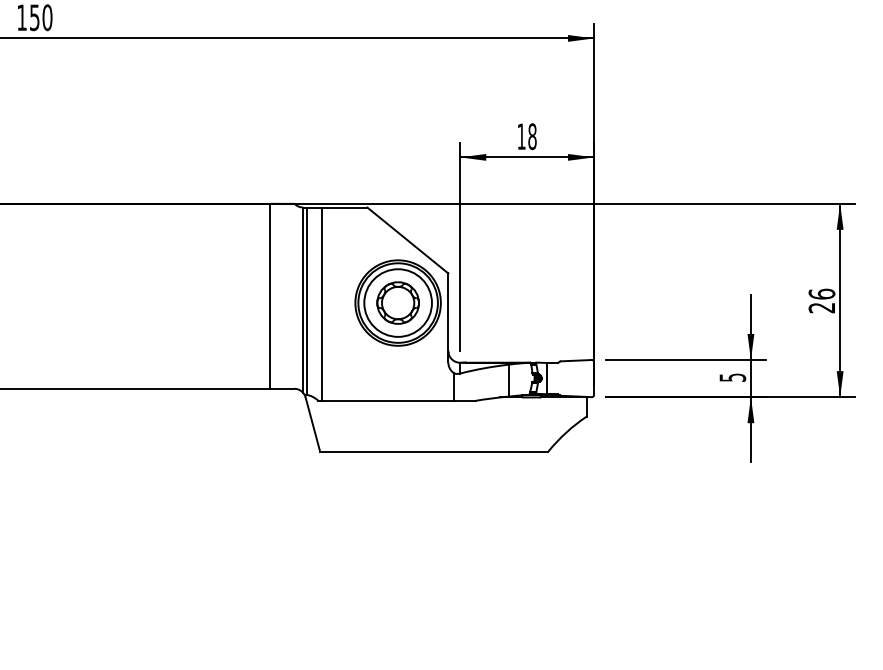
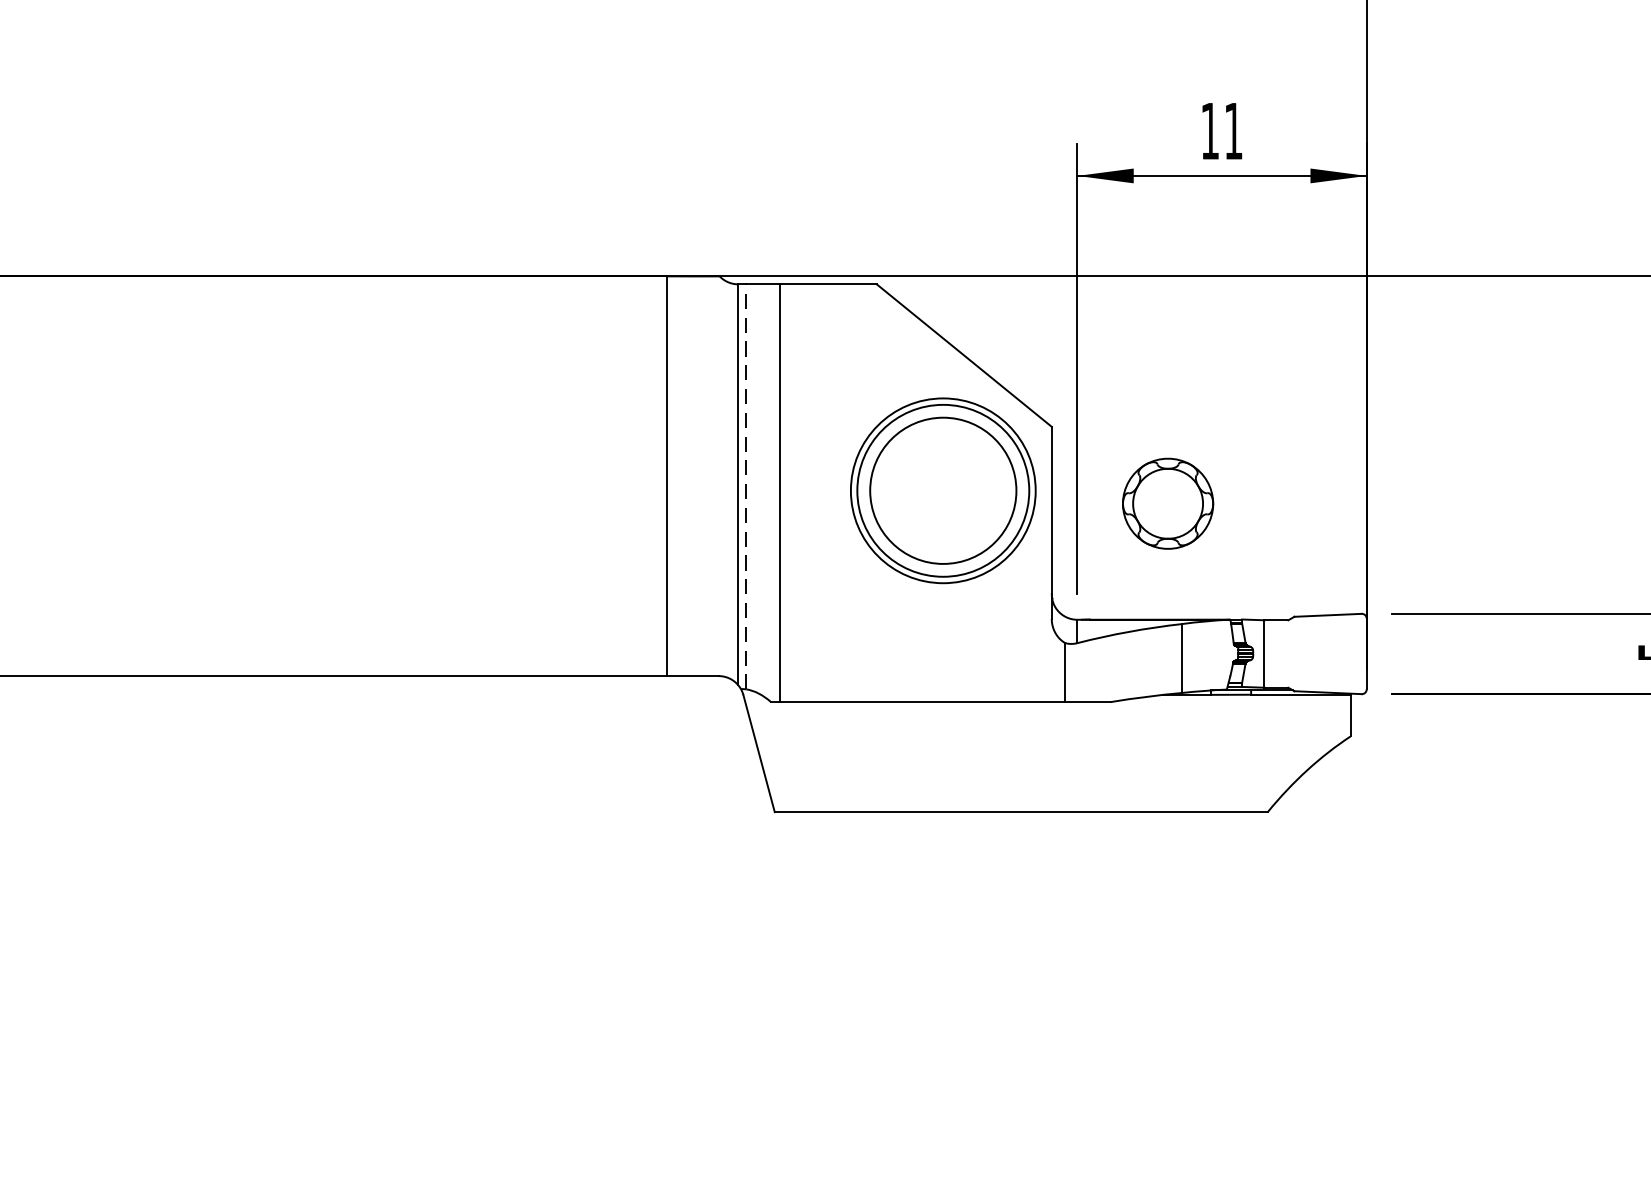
text: (532, 136) -> (1233, 130), 18 -> 11
line: (307, 301) -> (747, 487), solid -> dashed
part: (397, 302) -> (1166, 502), moved

